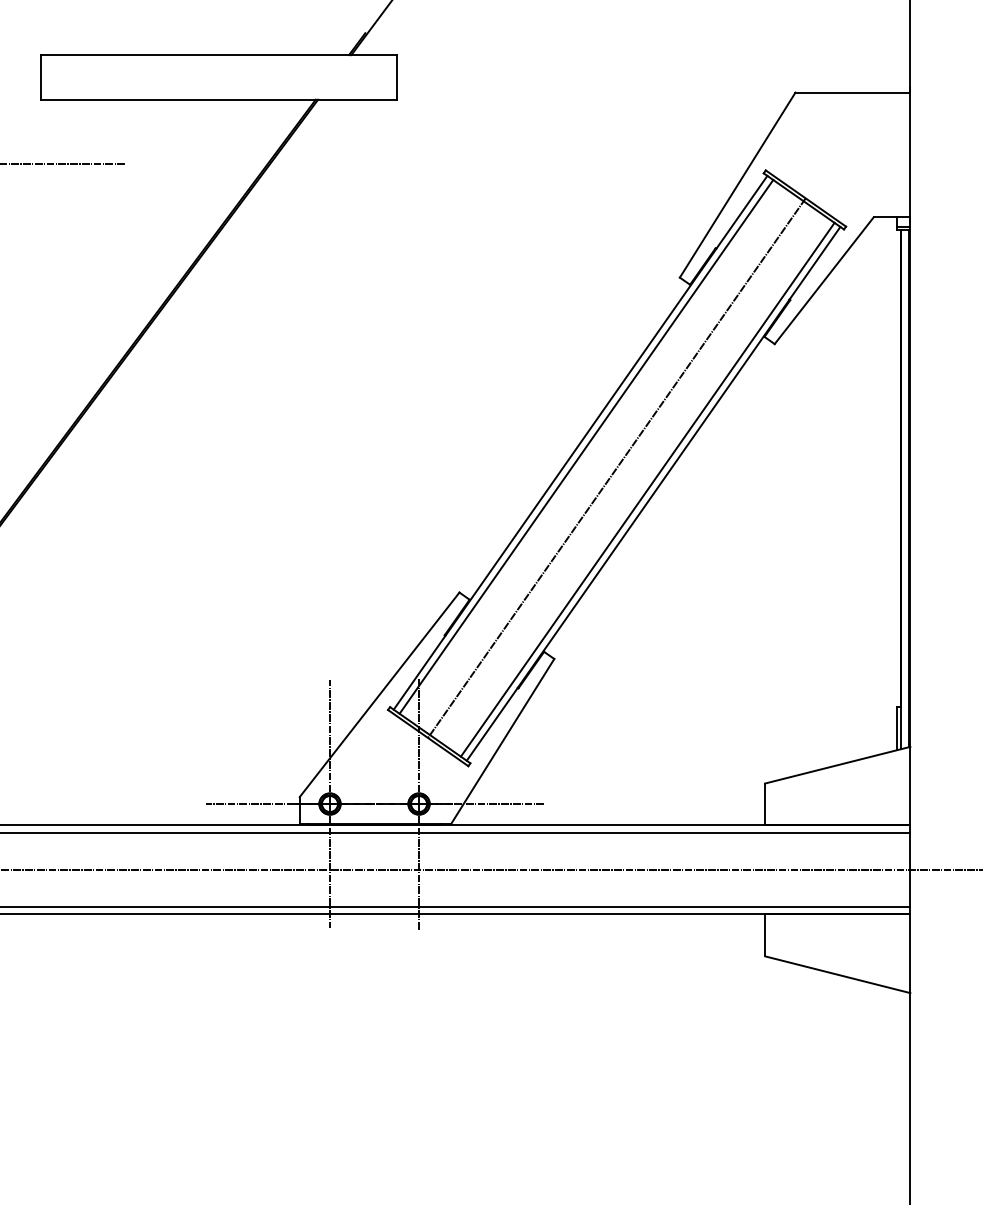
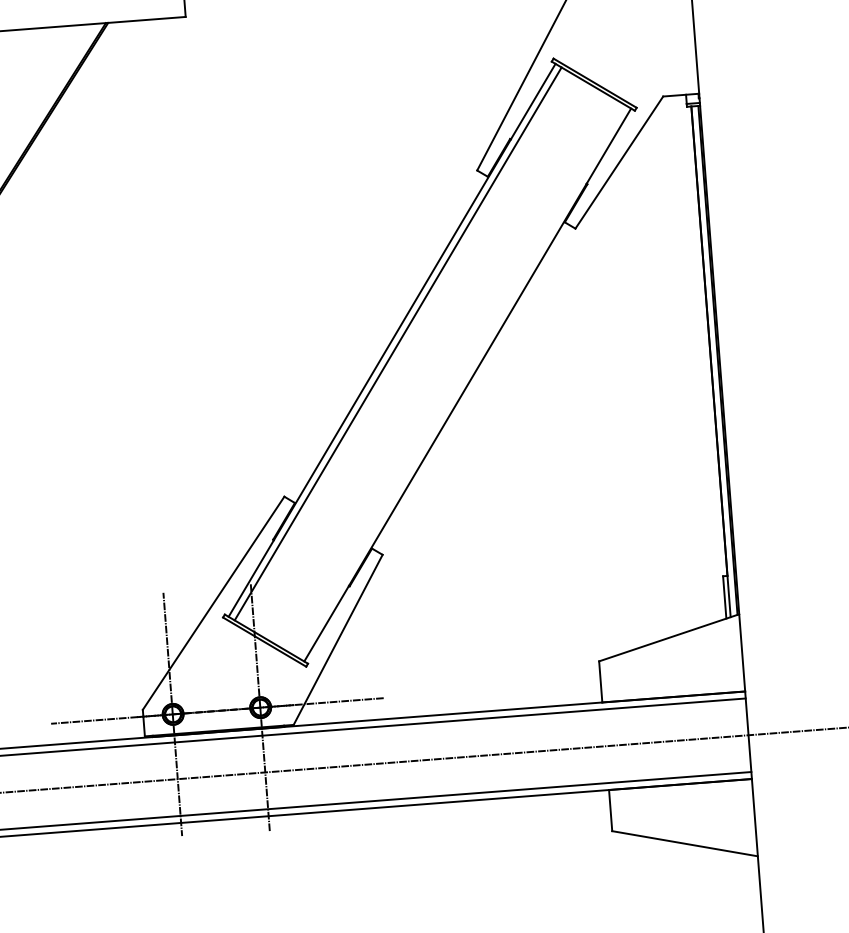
line: (616, 468) -> (429, 362), removed
line: (647, 489) -> (461, 381), removed

